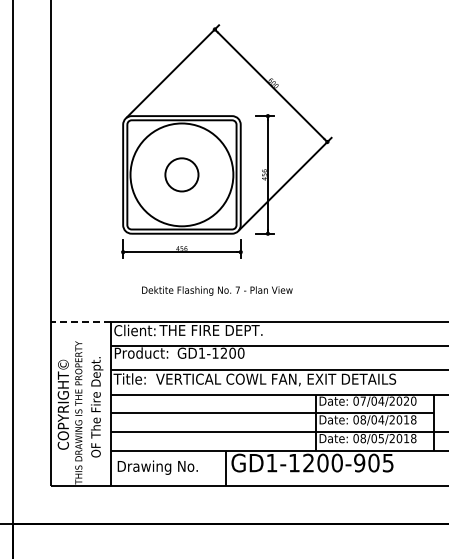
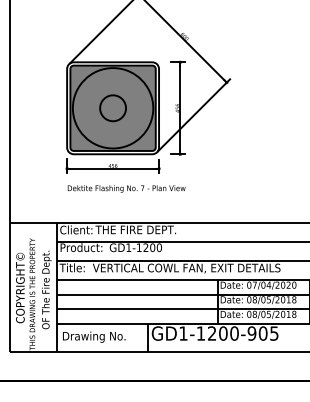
fill: (181, 174) -> (112, 107), added
text: (217, 290) -> (126, 188), moved
line: (80, 321) -> (33, 222), dashed -> solid
text: (381, 419) -> (269, 299), 08/04/2018 -> 08/05/2018

